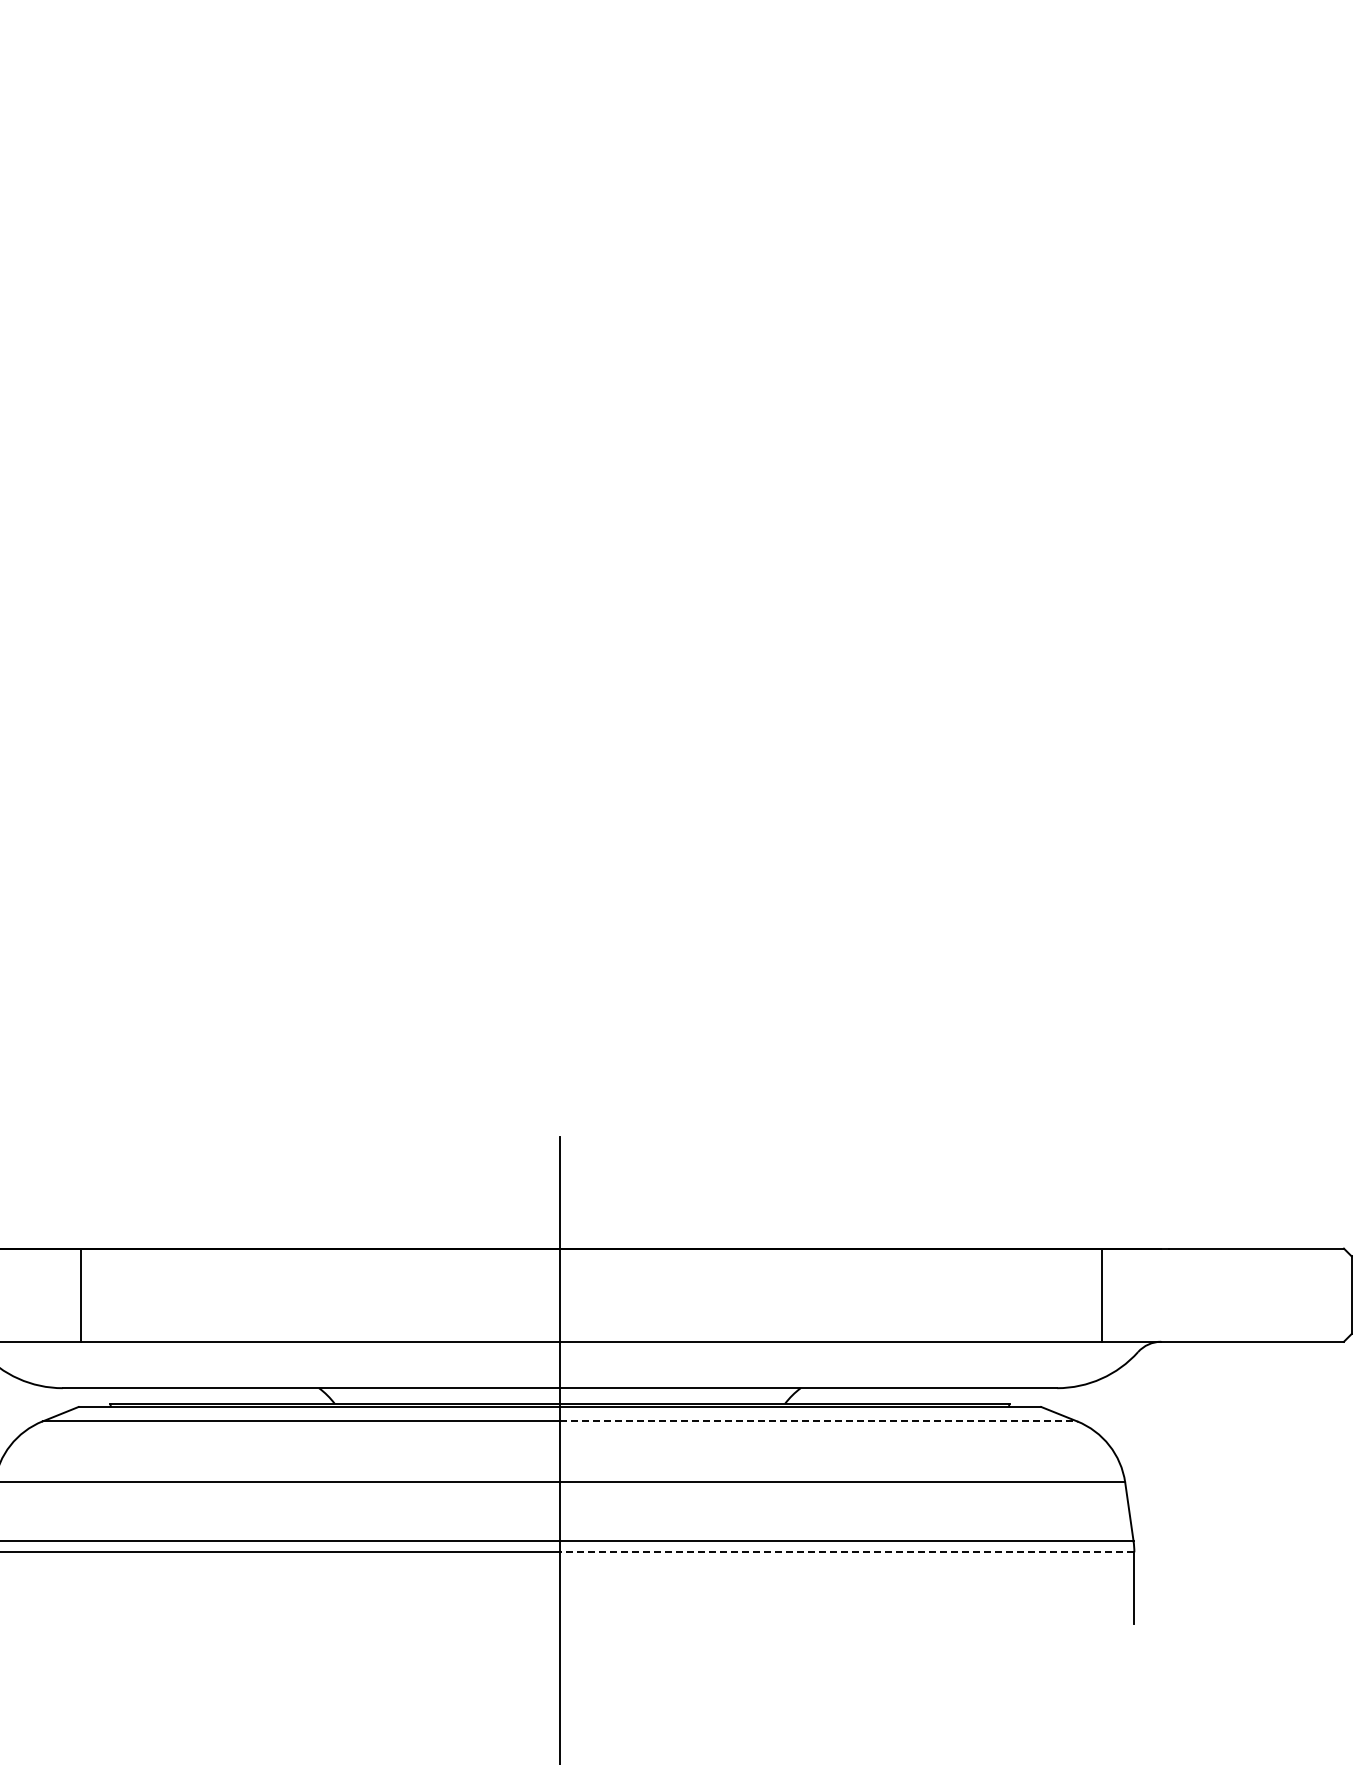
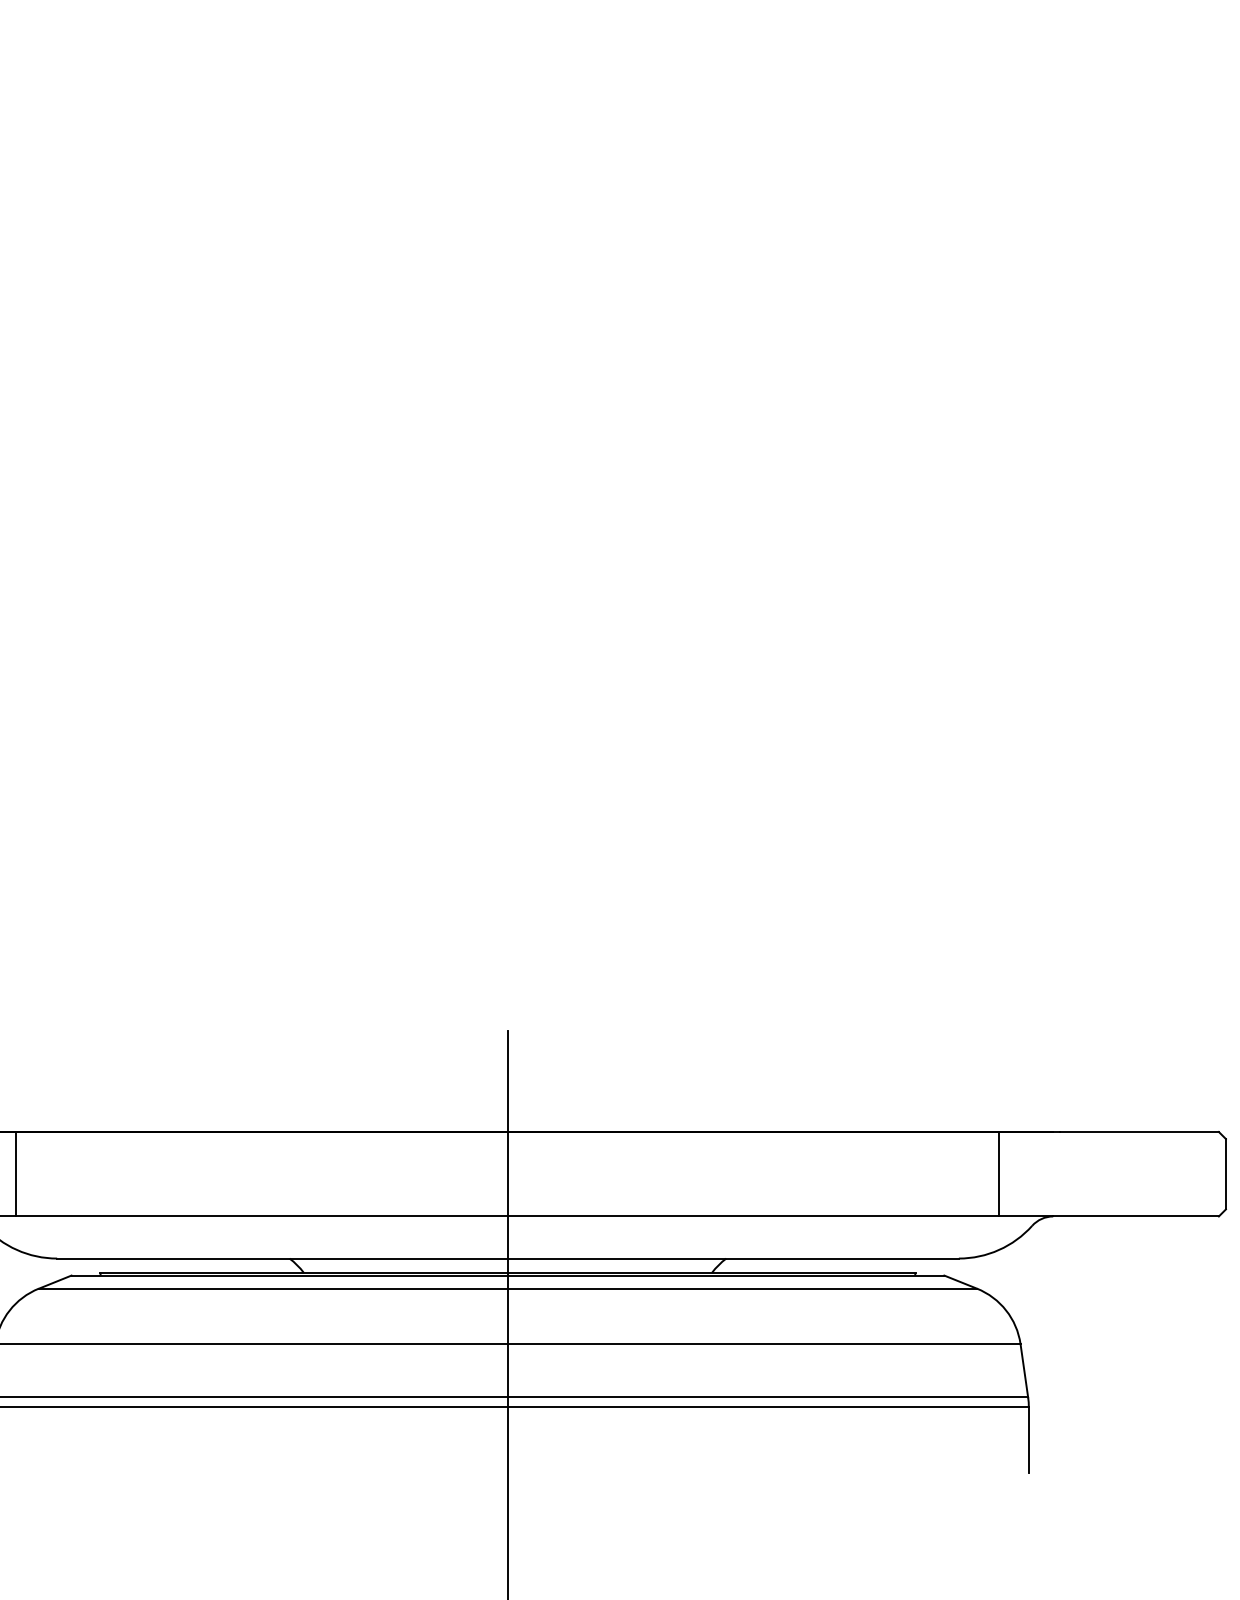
line: (80, 1294) -> (16, 1173), moved
line: (818, 1421) -> (742, 1288), dashed -> solid
line: (846, 1552) -> (767, 1407), dashed -> solid

